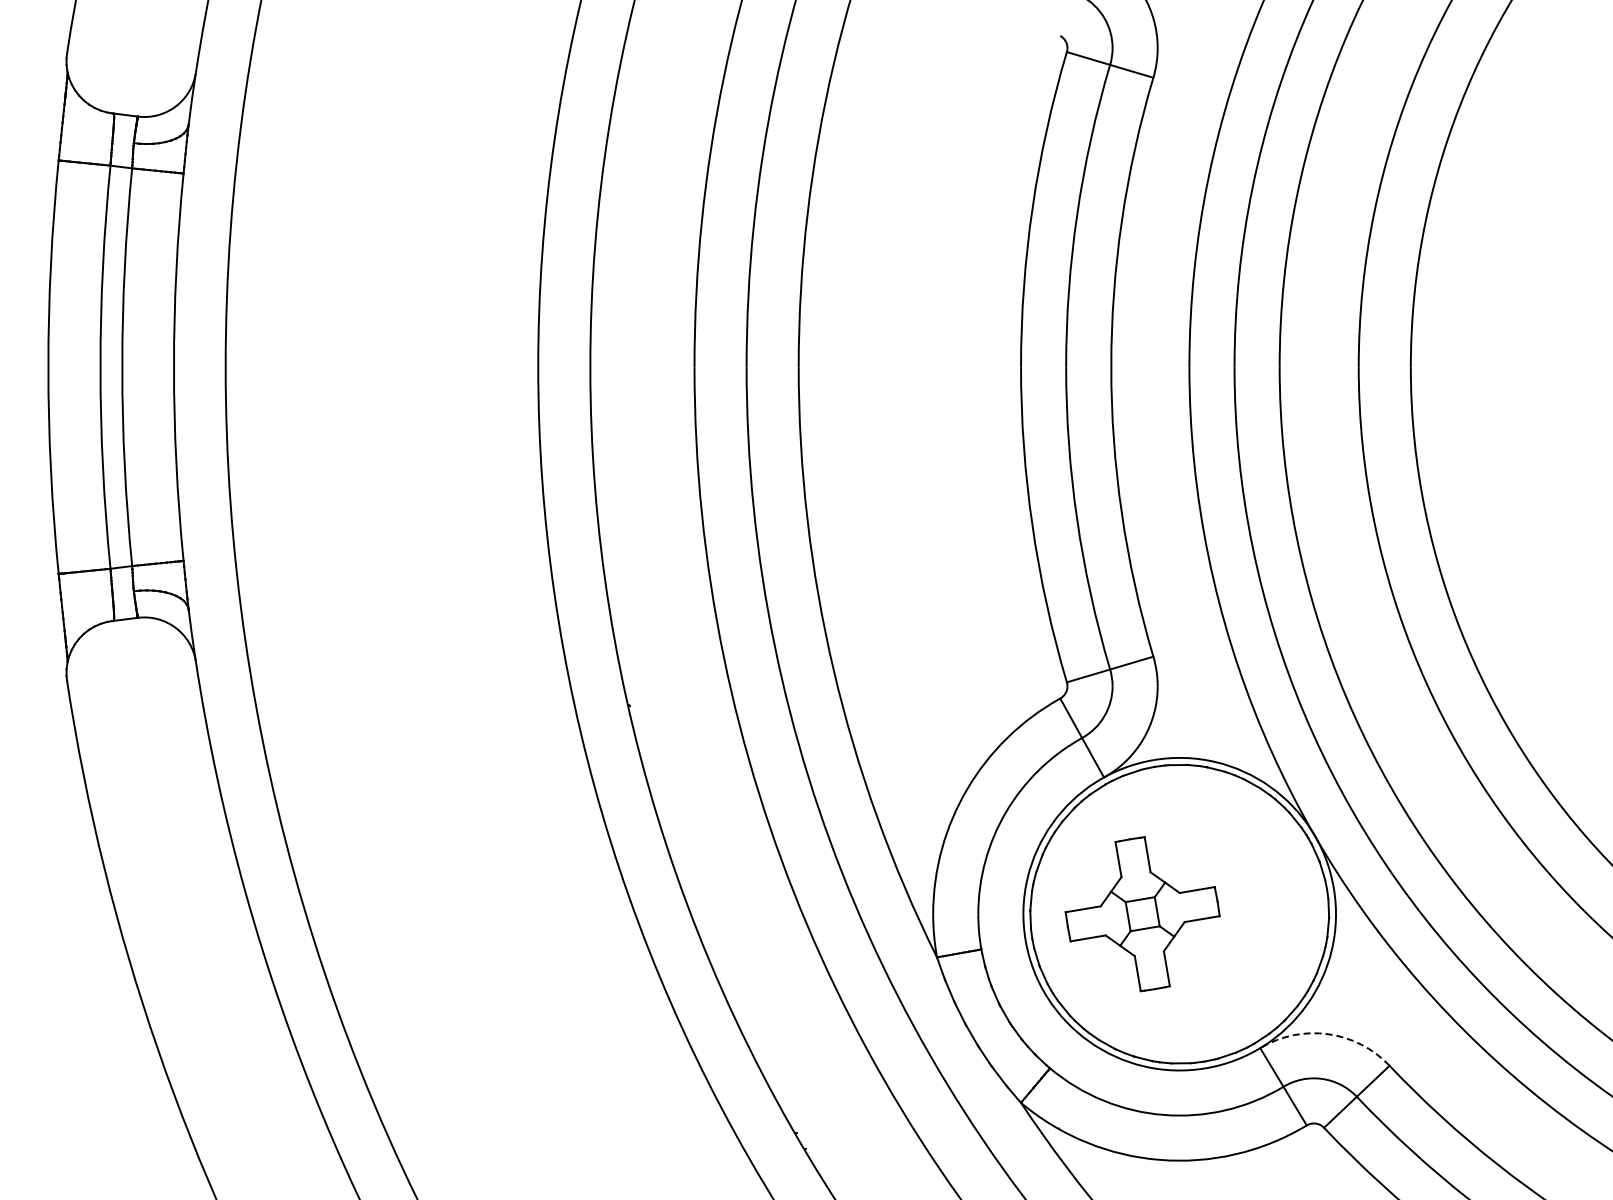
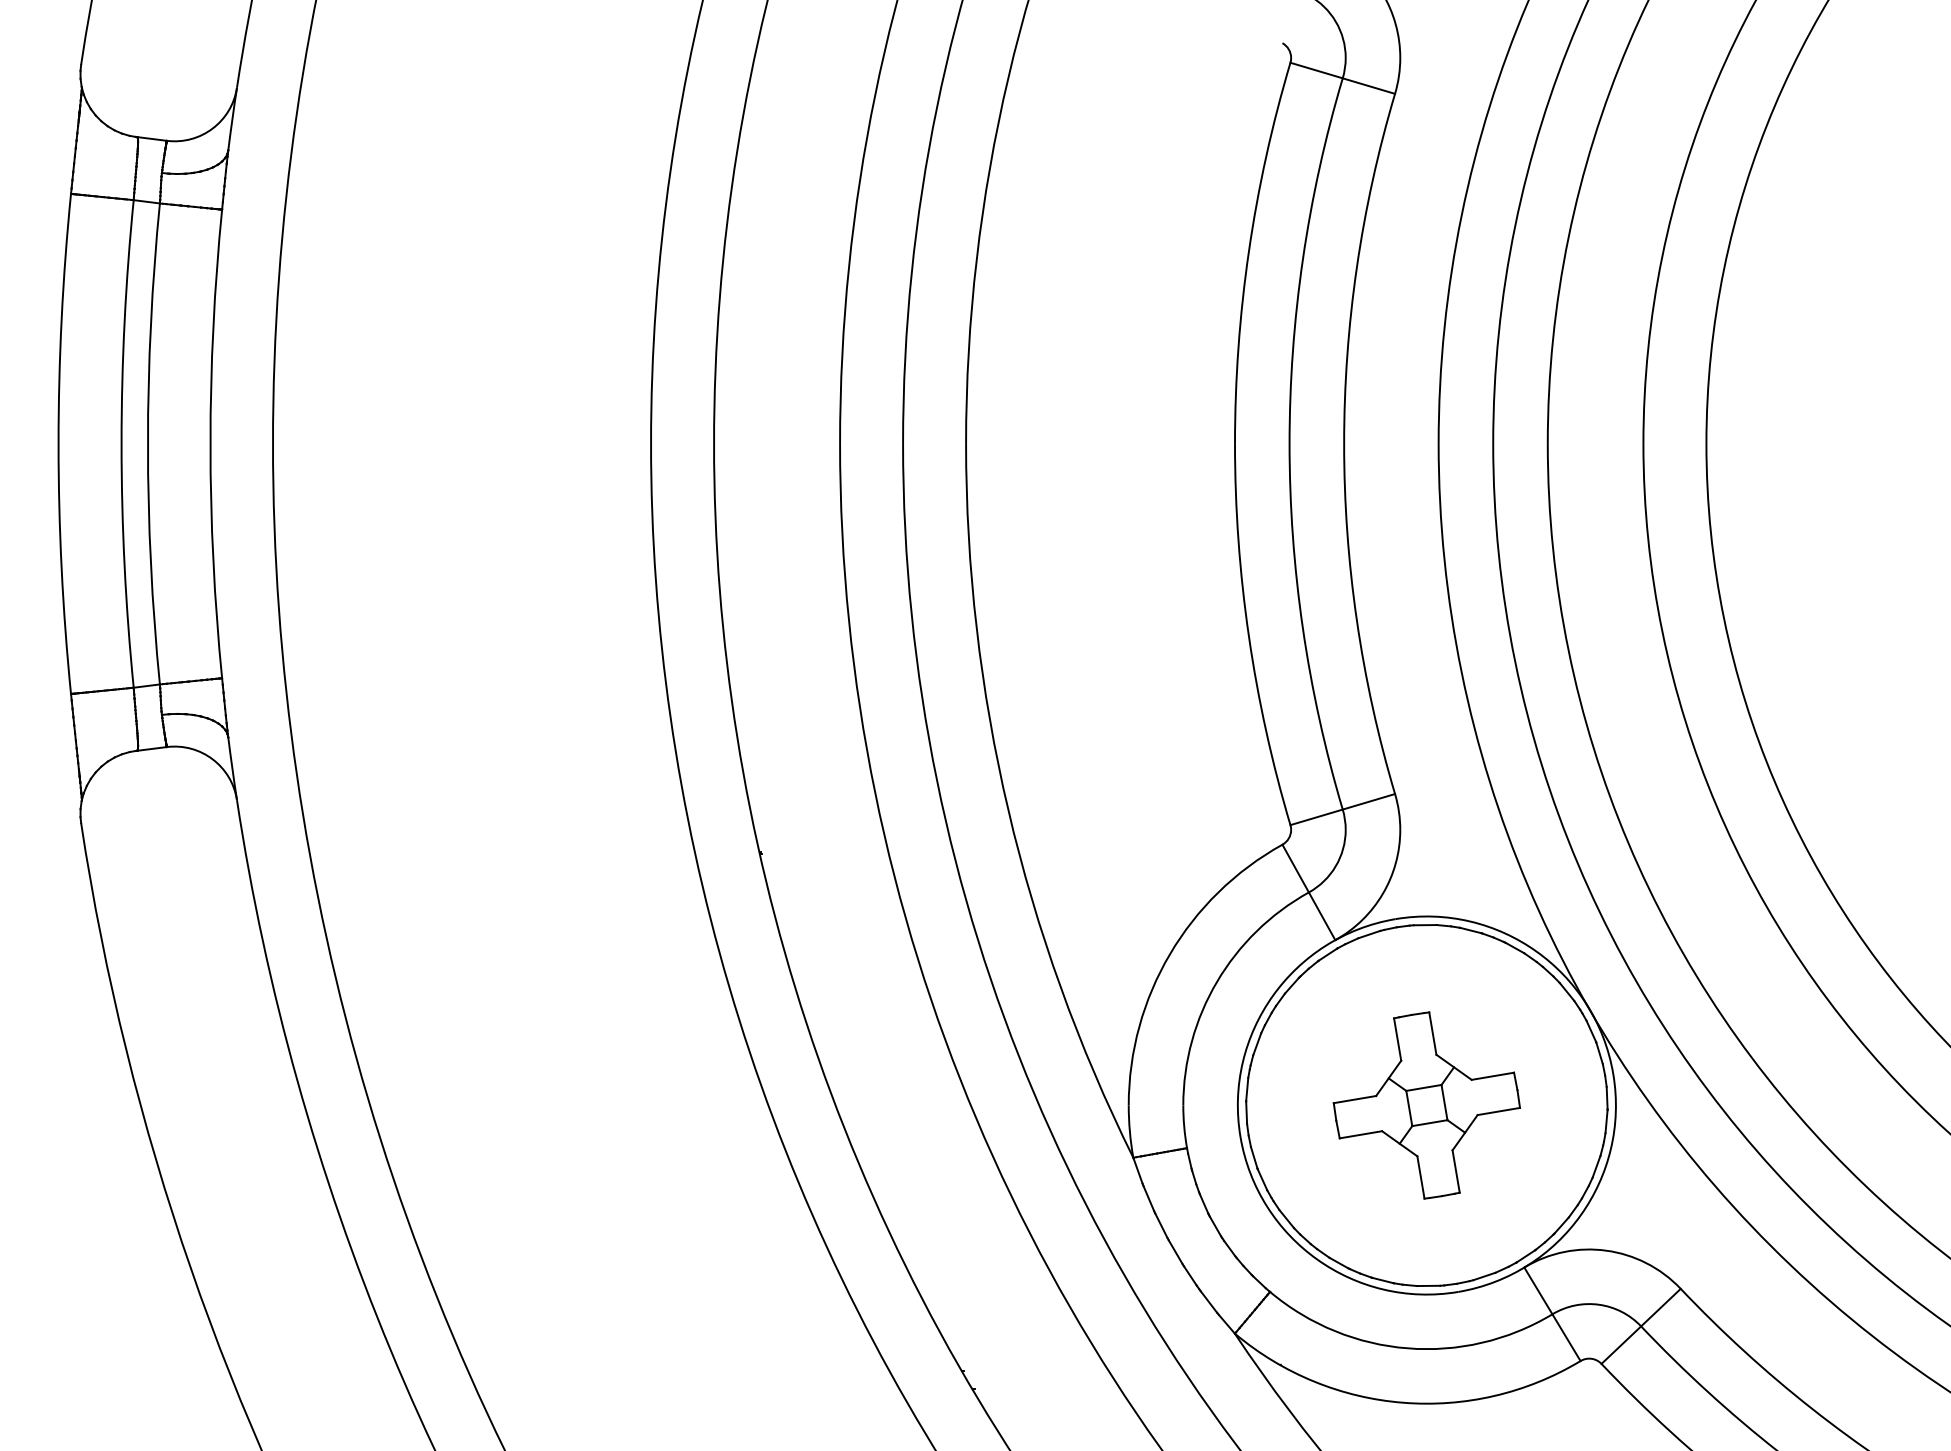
part: (1142, 914) -> (1426, 1105), moved
arc: (1328, 1034) -> (1606, 1251), dashed -> solid

